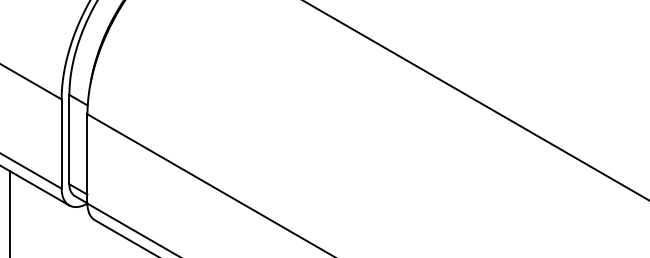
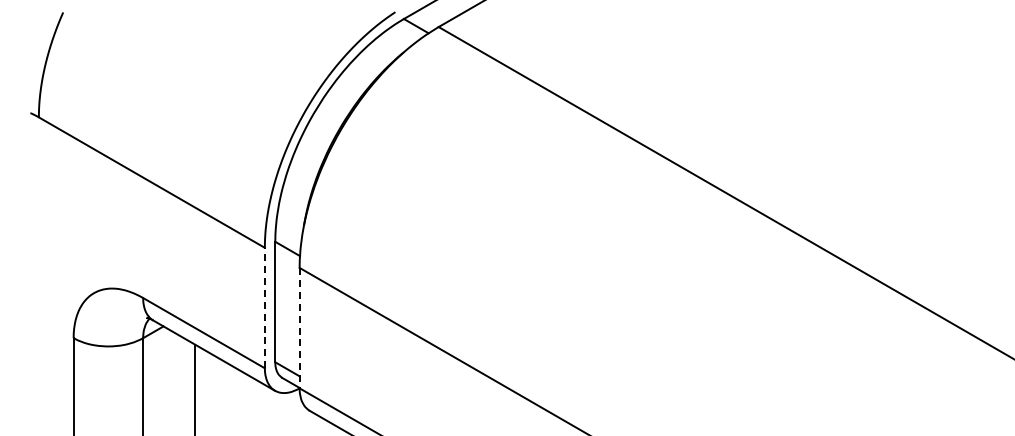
line: (61, 143) -> (264, 307), solid -> dashed
line: (87, 159) -> (299, 328), solid -> dashed

